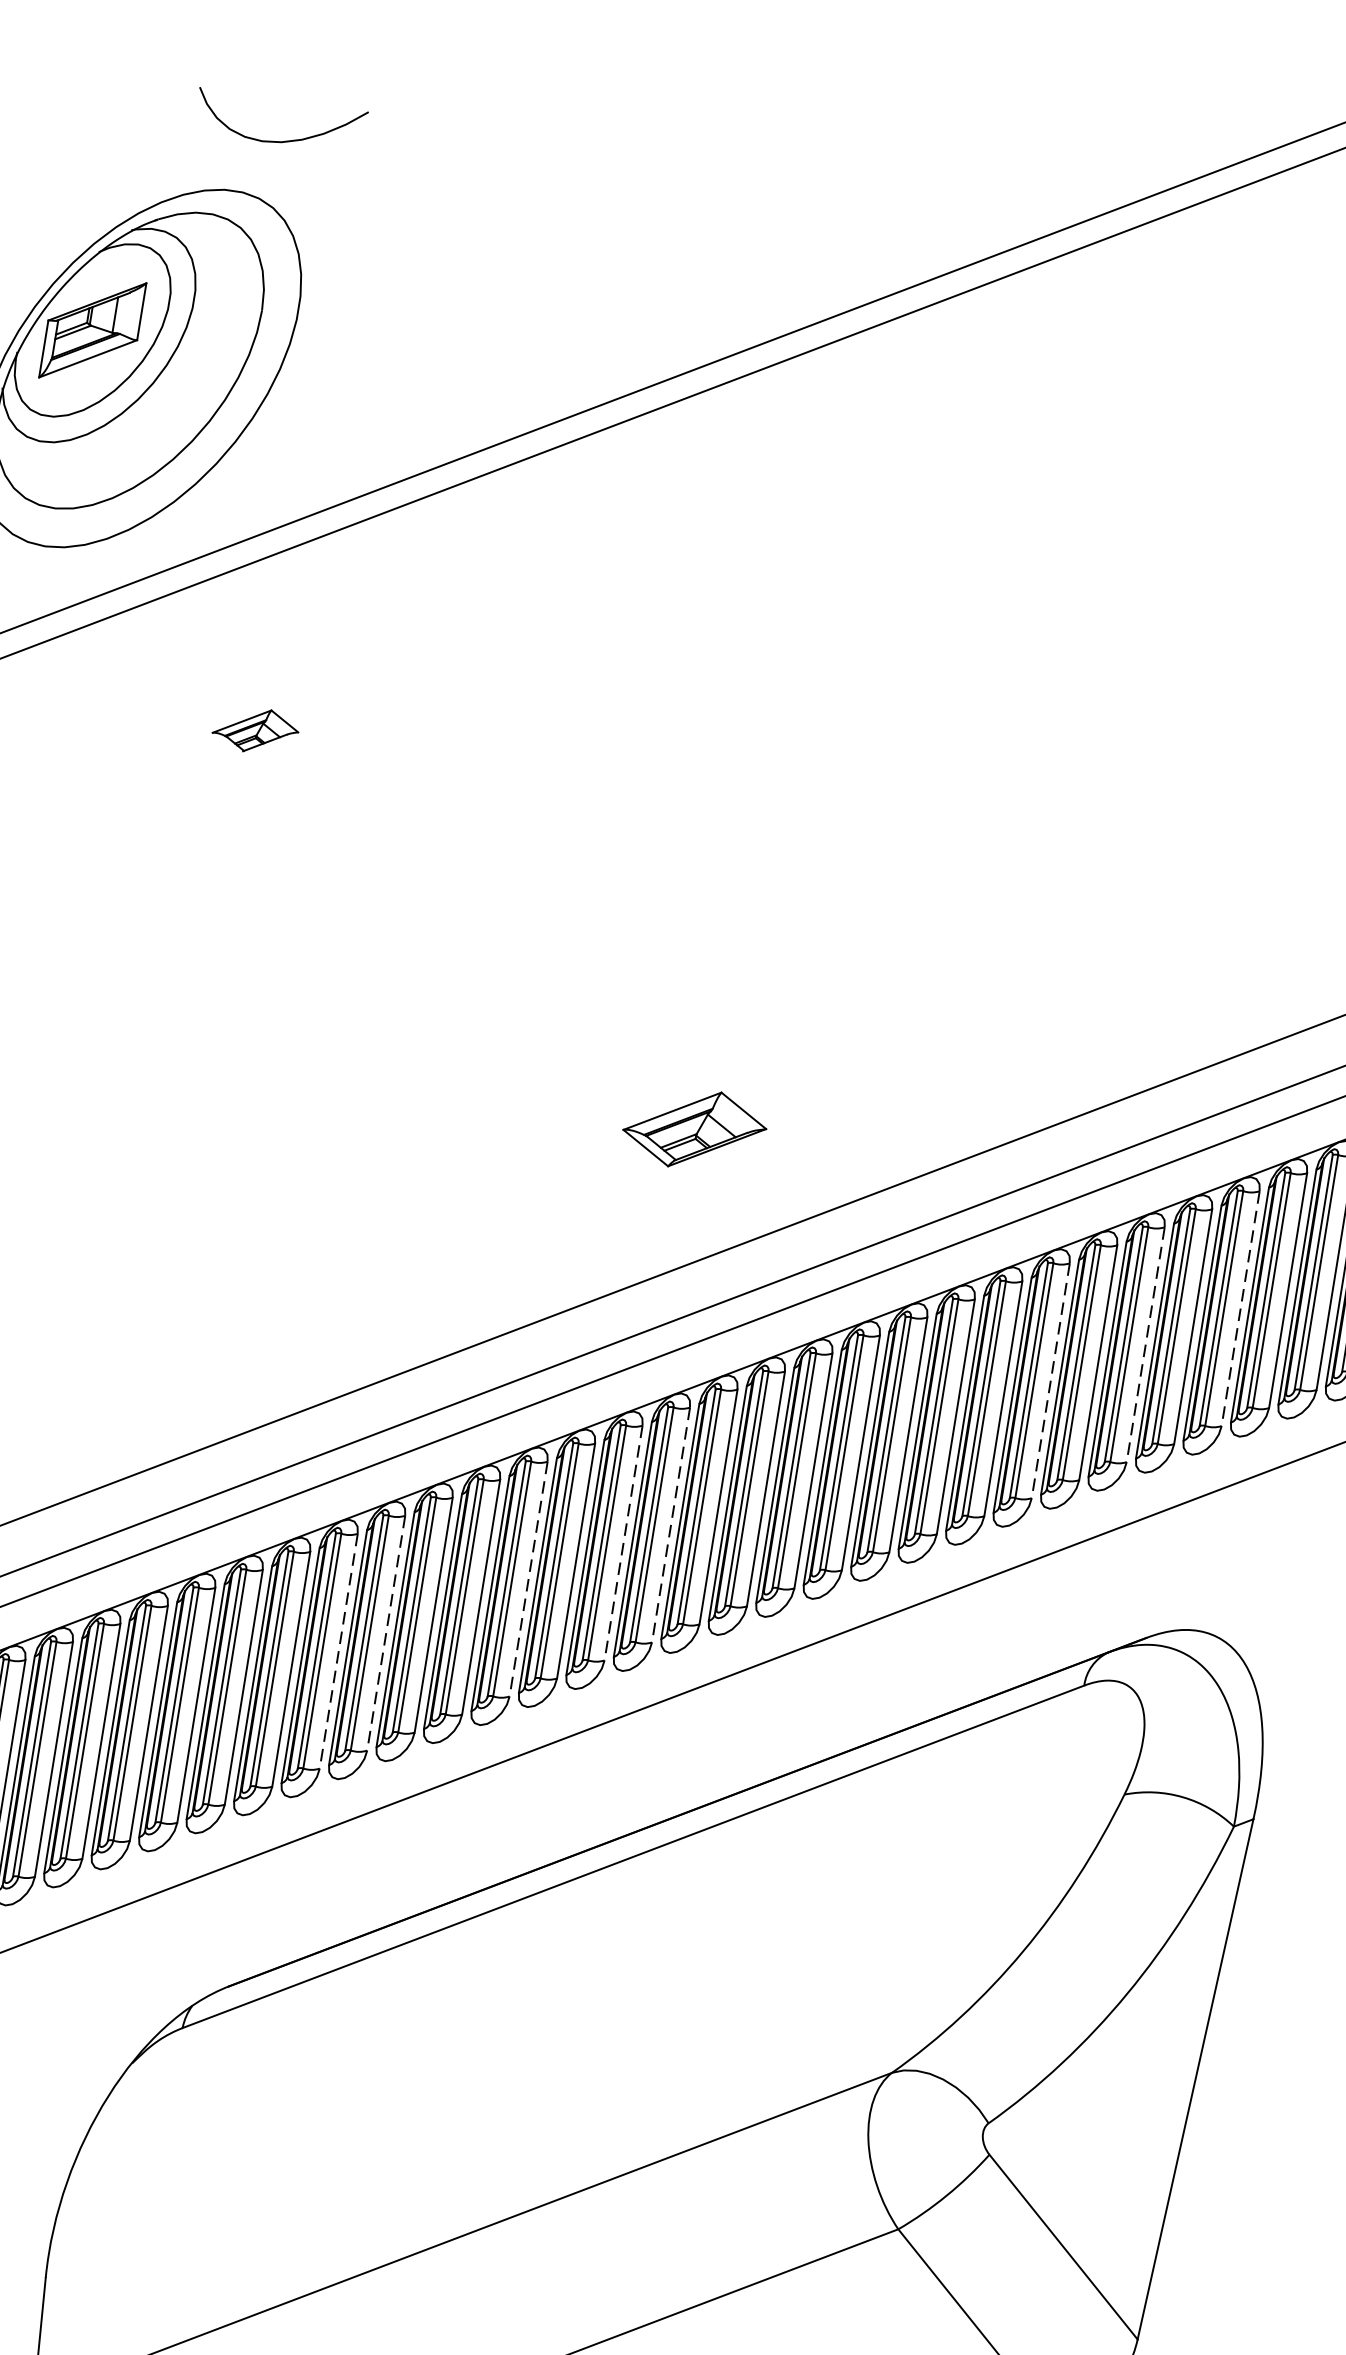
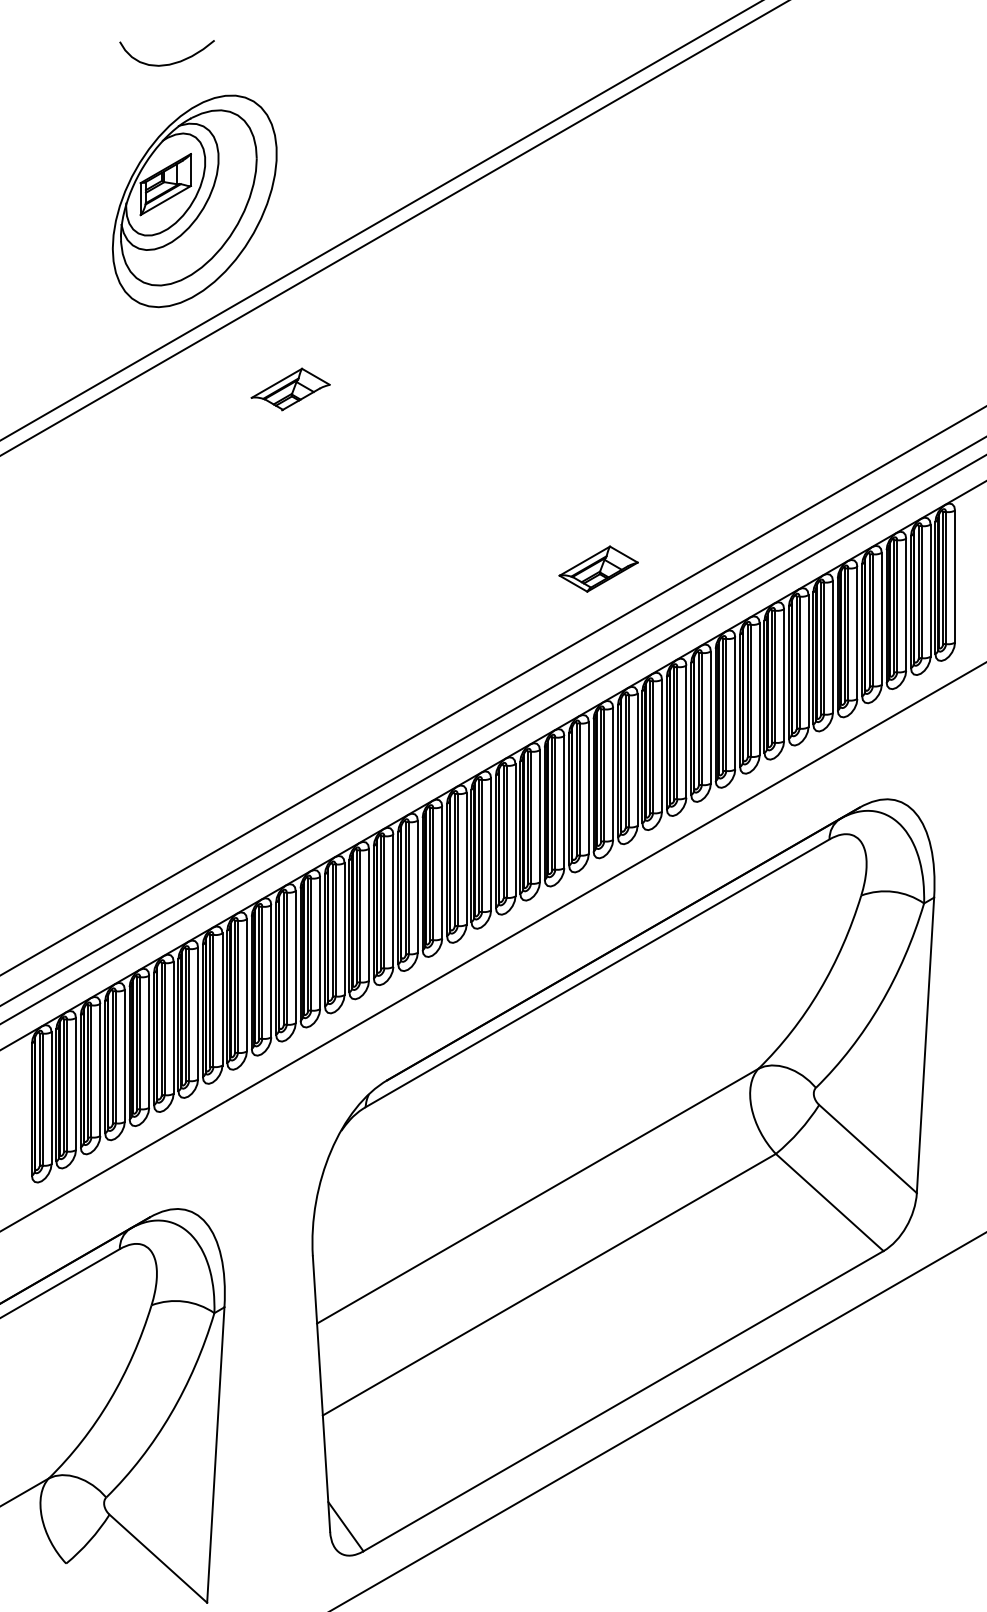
curve: (280, 139) -> (168, 63), moved
part: (255, 730) -> (290, 389), size x1.67
part: (694, 1128) -> (598, 568), moved
line: (1239, 1309) -> (881, 619), dashed -> solid
line: (1144, 1345) -> (832, 647), dashed -> solid
line: (1051, 1381) -> (784, 675), dashed -> solid
line: (670, 1525) -> (588, 788), dashed -> solid
line: (623, 1543) -> (564, 802), dashed -> solid
line: (528, 1579) -> (515, 830), dashed -> solid
line: (386, 1634) -> (442, 873), dashed -> solid
line: (337, 1652) -> (417, 887), dashed -> solid

